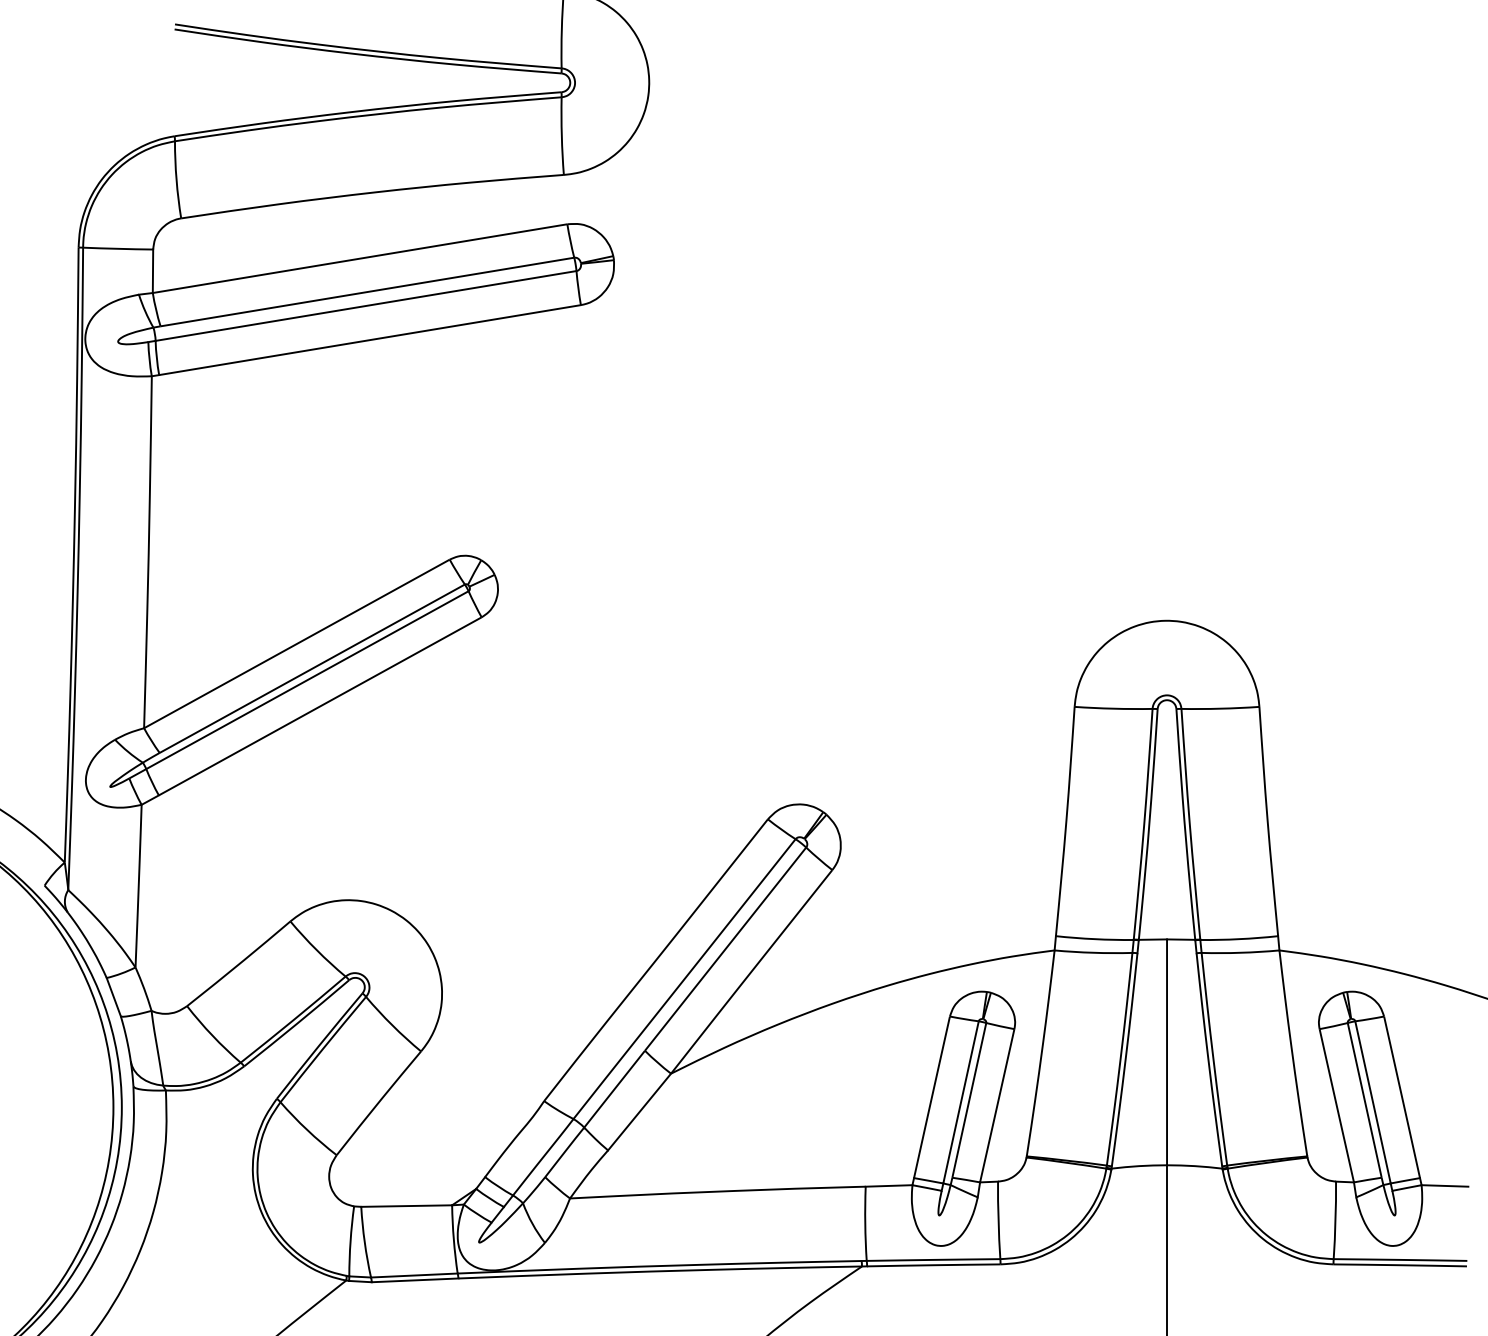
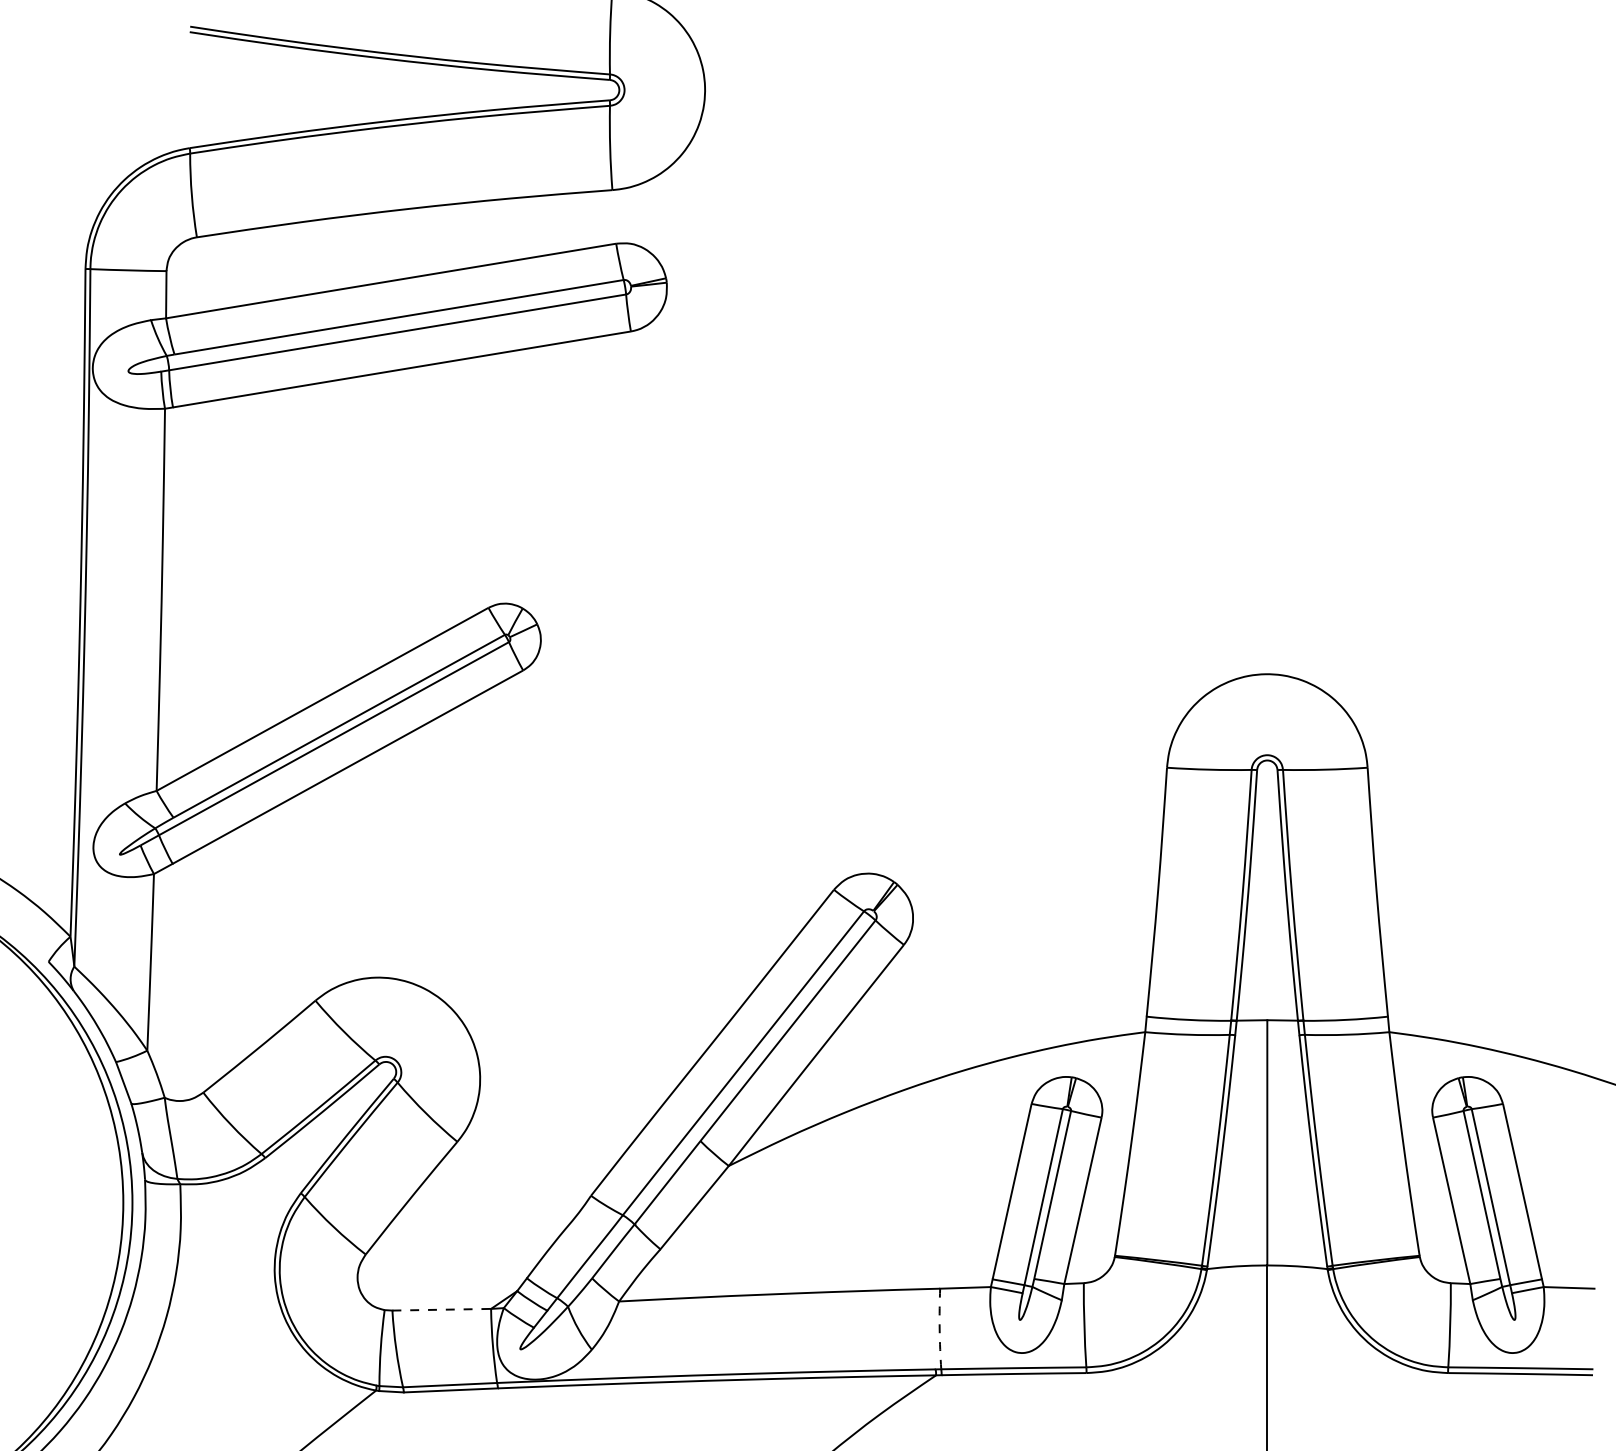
line: (407, 1206) -> (442, 1310), solid -> dashed
arc: (865, 1223) -> (939, 1328), solid -> dashed

